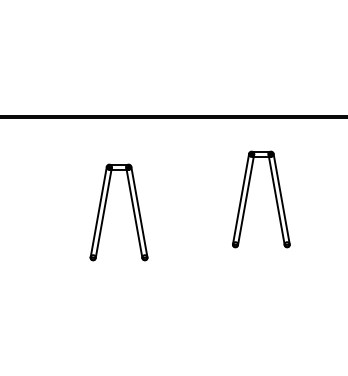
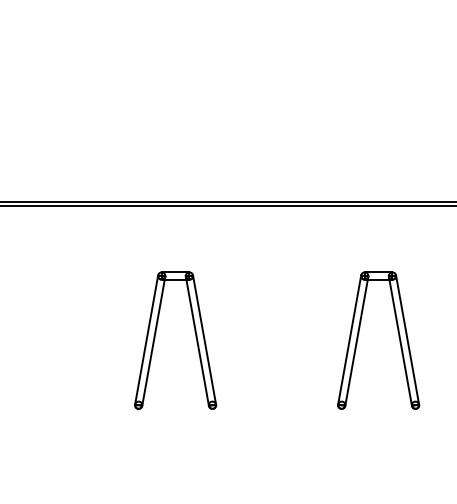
part: (274, 194) -> (397, 333), moved

